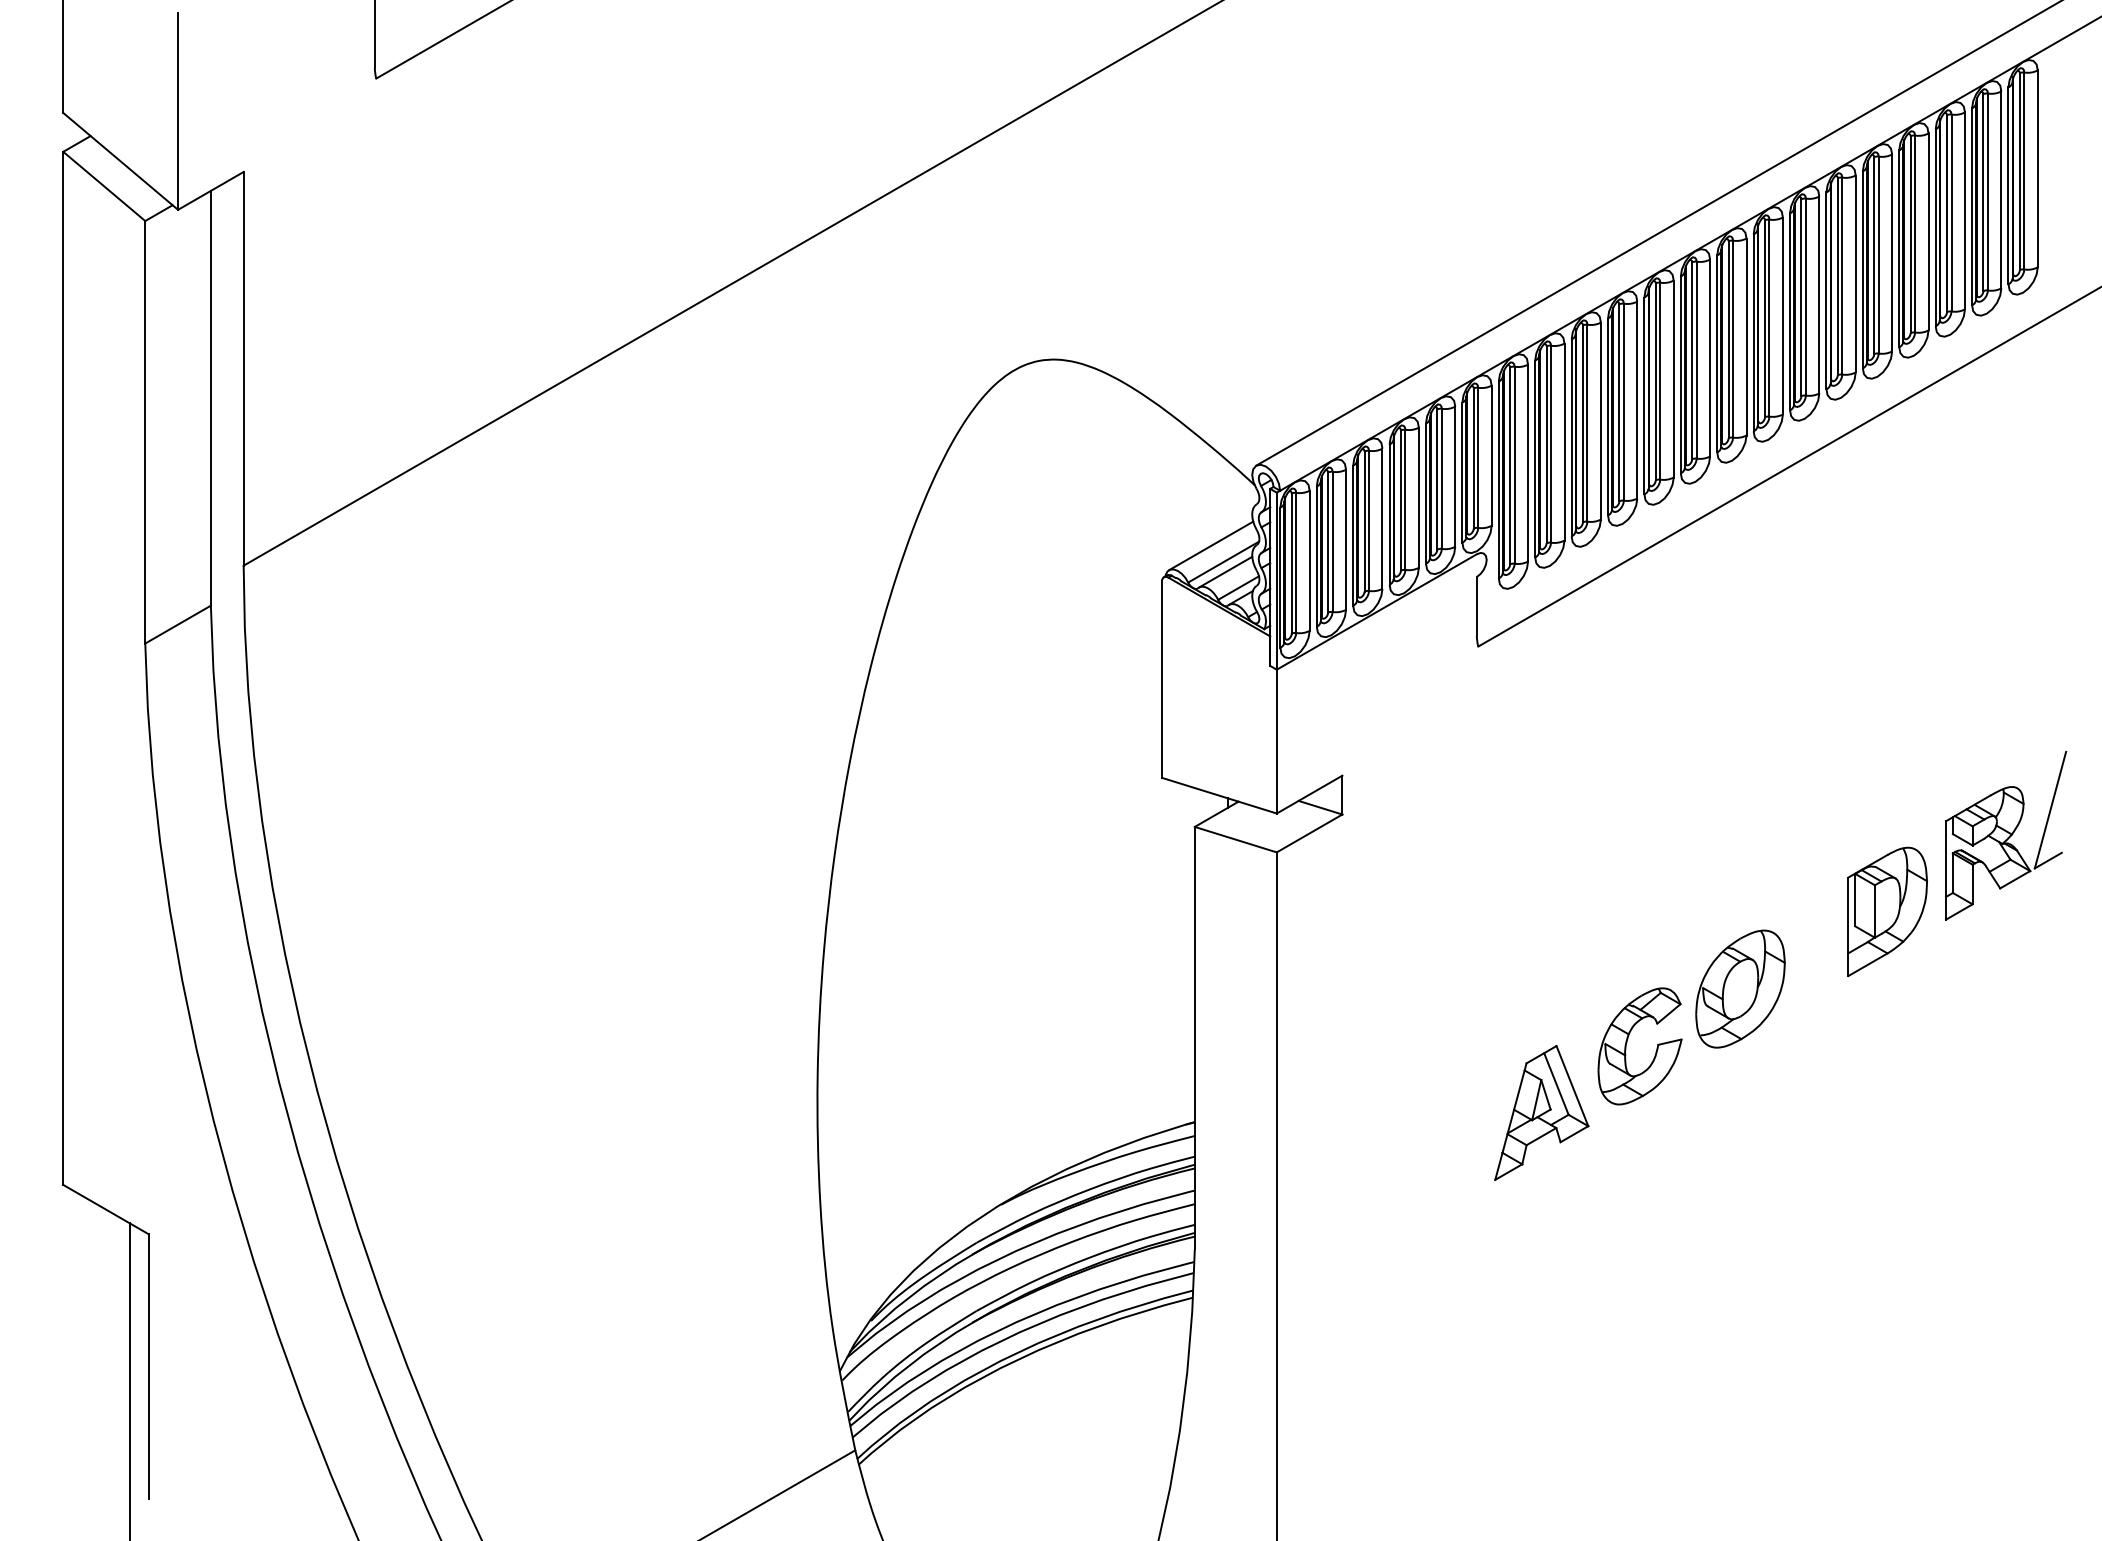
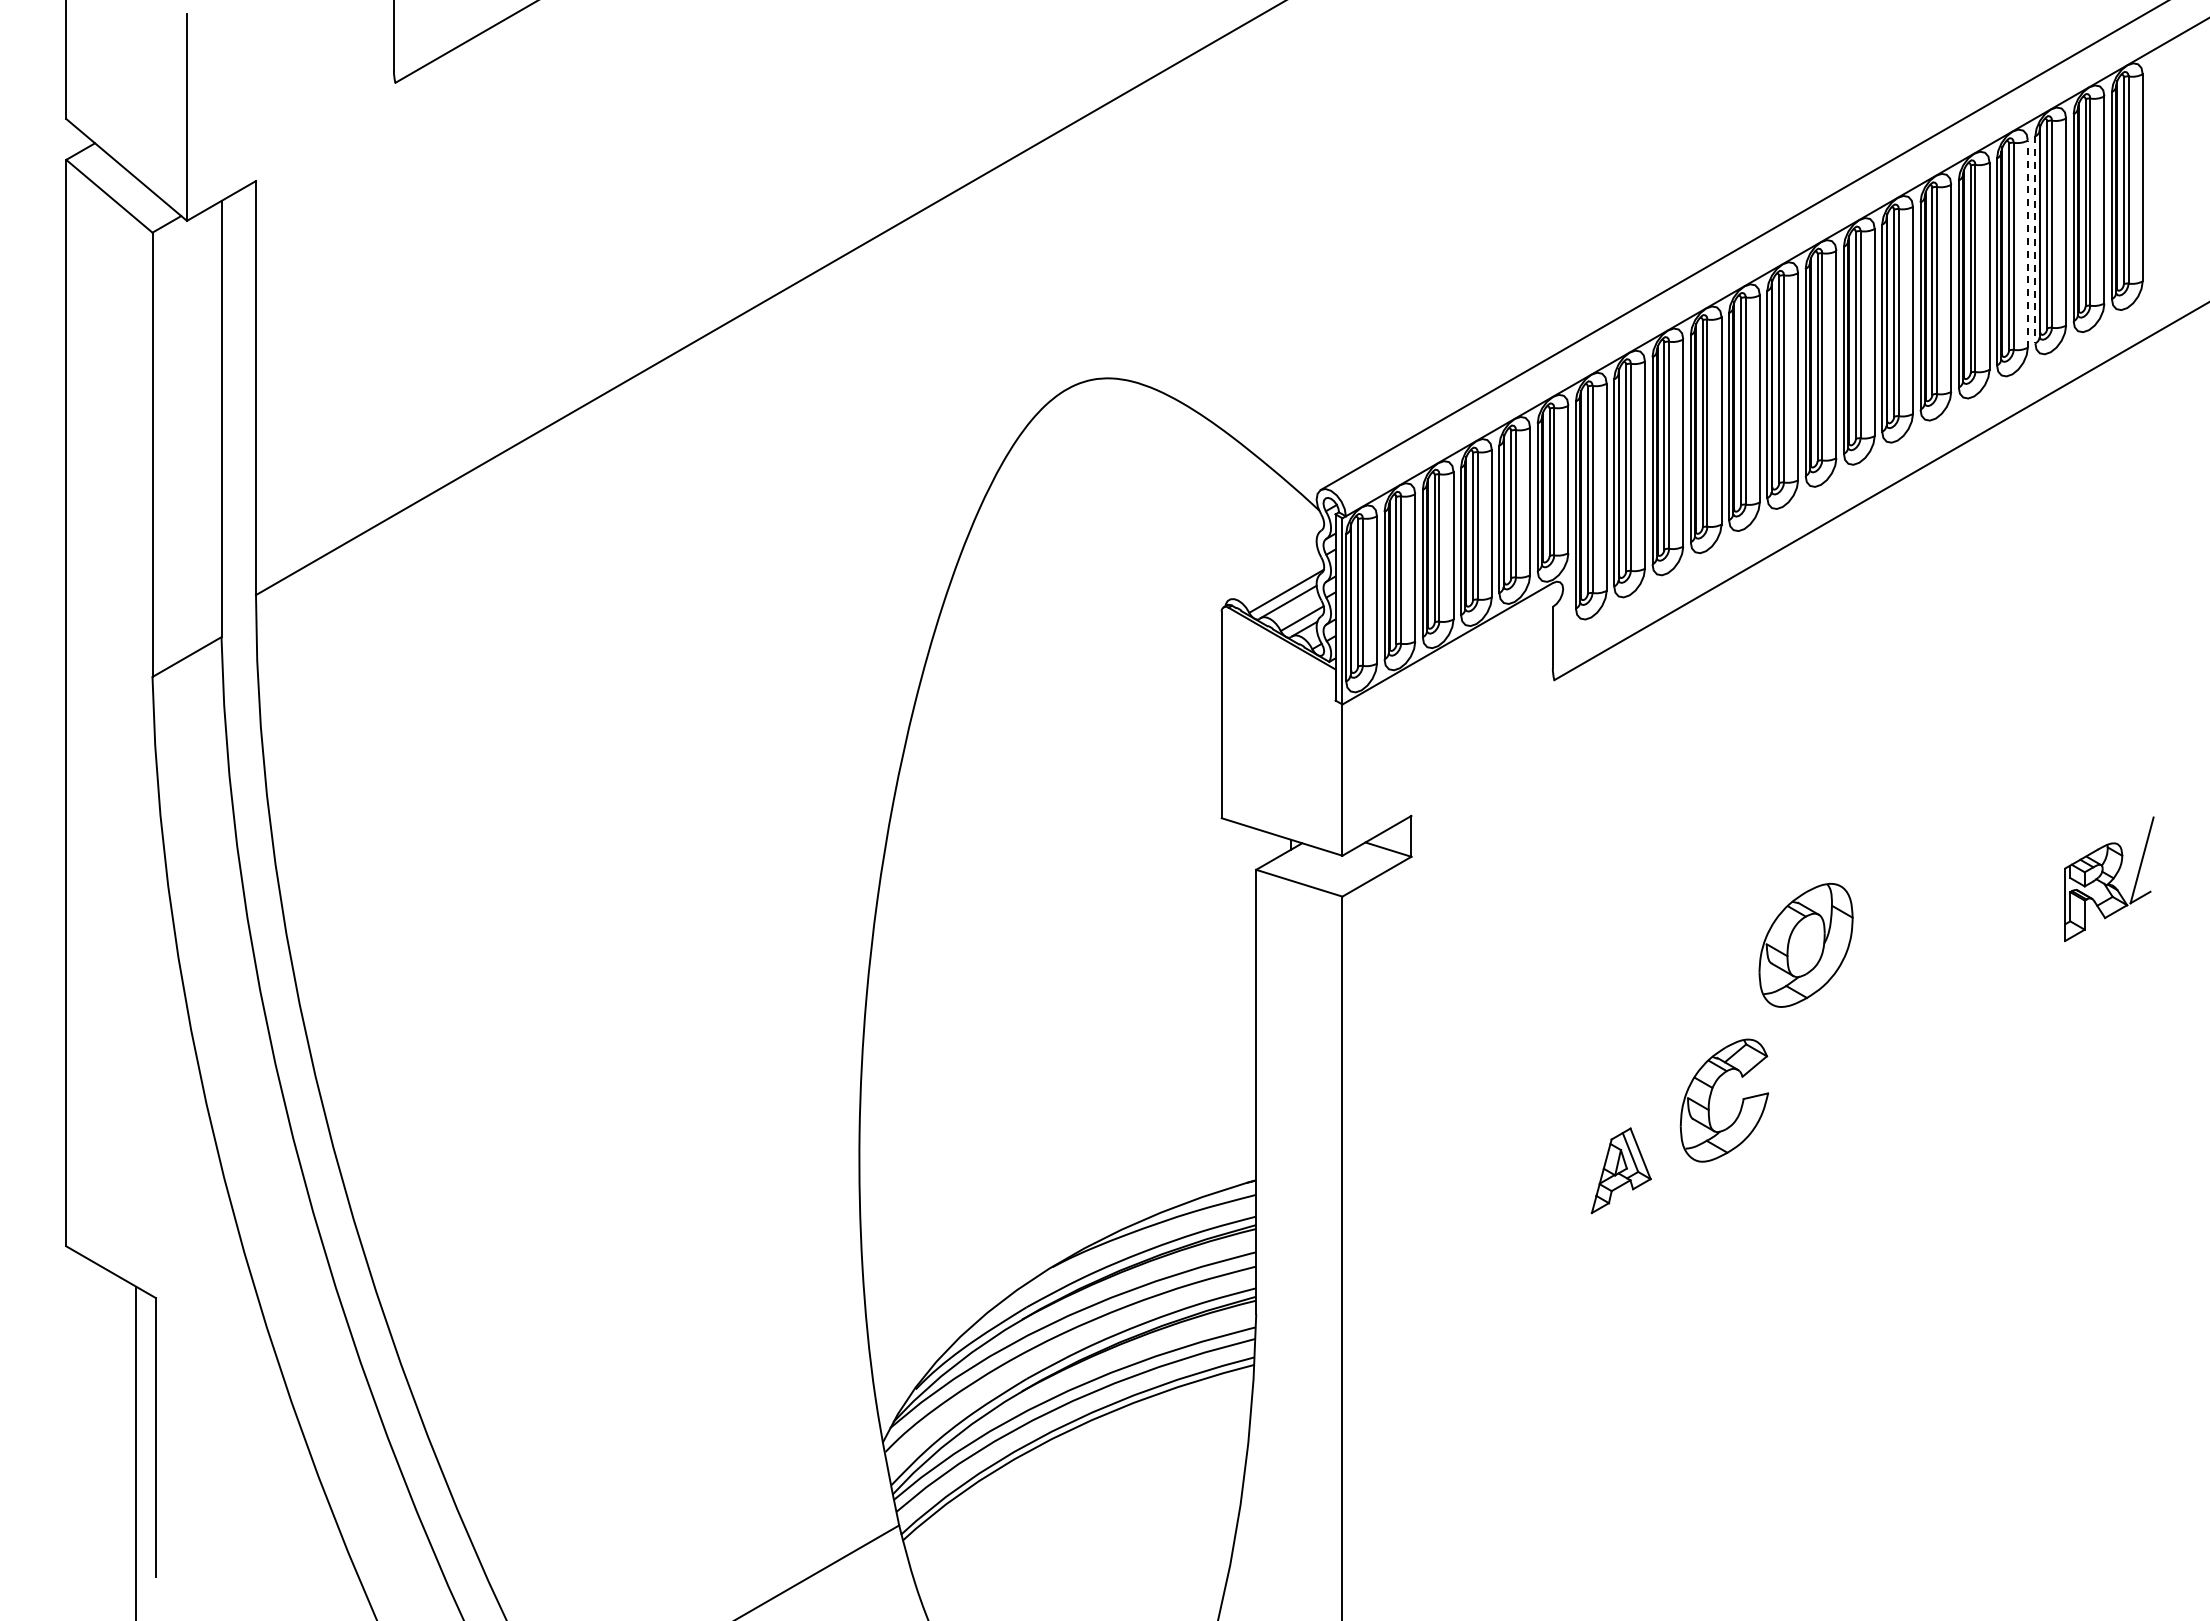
line: (1935, 227) -> (2035, 239), solid -> dashed
line: (1928, 232) -> (2027, 244), solid -> dashed
line: (1211, 545) -> (1273, 573), removed
part: (2006, 836) -> (2109, 879), size x0.7
part: (1887, 911) -> (1984, 958), removed
part: (1739, 988) -> (1805, 944), moved
part: (1542, 1112) -> (1621, 1170), size x0.6

